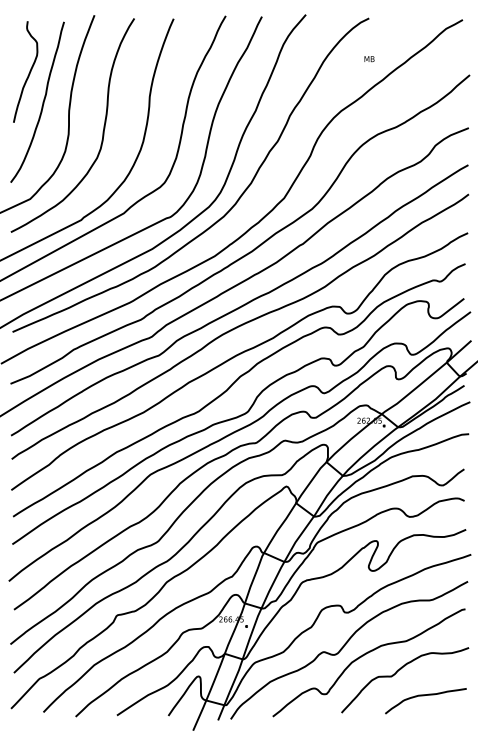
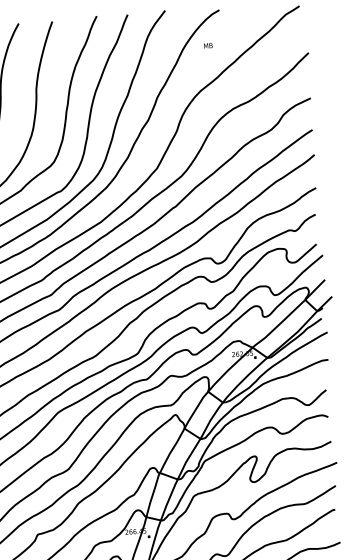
text: (369, 59) -> (208, 46), moved

